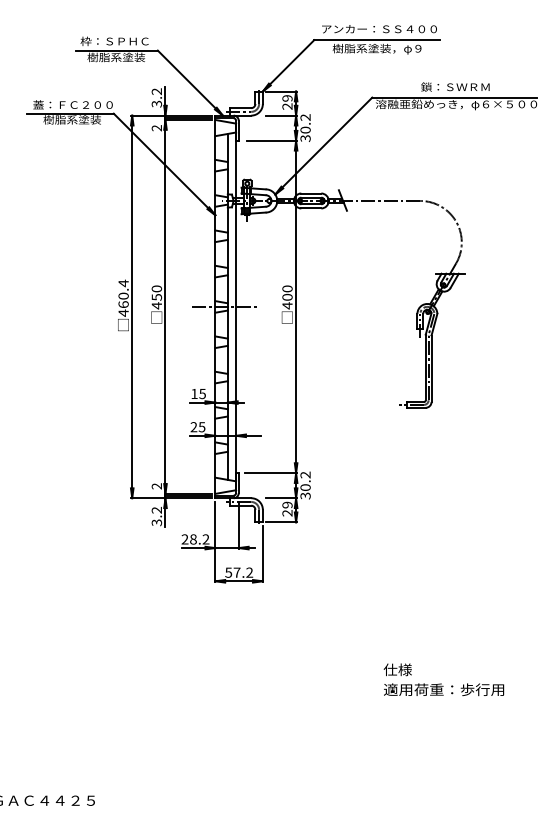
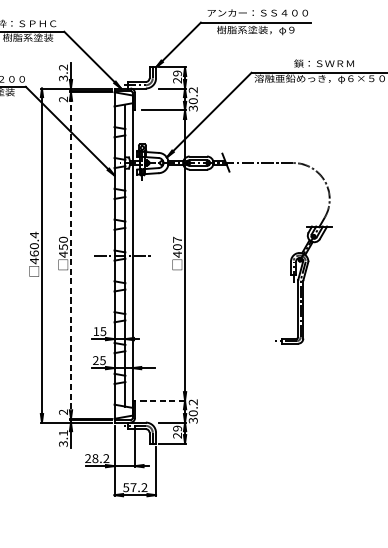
text: (287, 288) -> (177, 239), 400 -> 407
line: (165, 306) -> (71, 255), solid -> dashed
line: (271, 473) -> (163, 401), solid -> dashed
text: (156, 509) -> (63, 432), 3.2 -> 3.1

